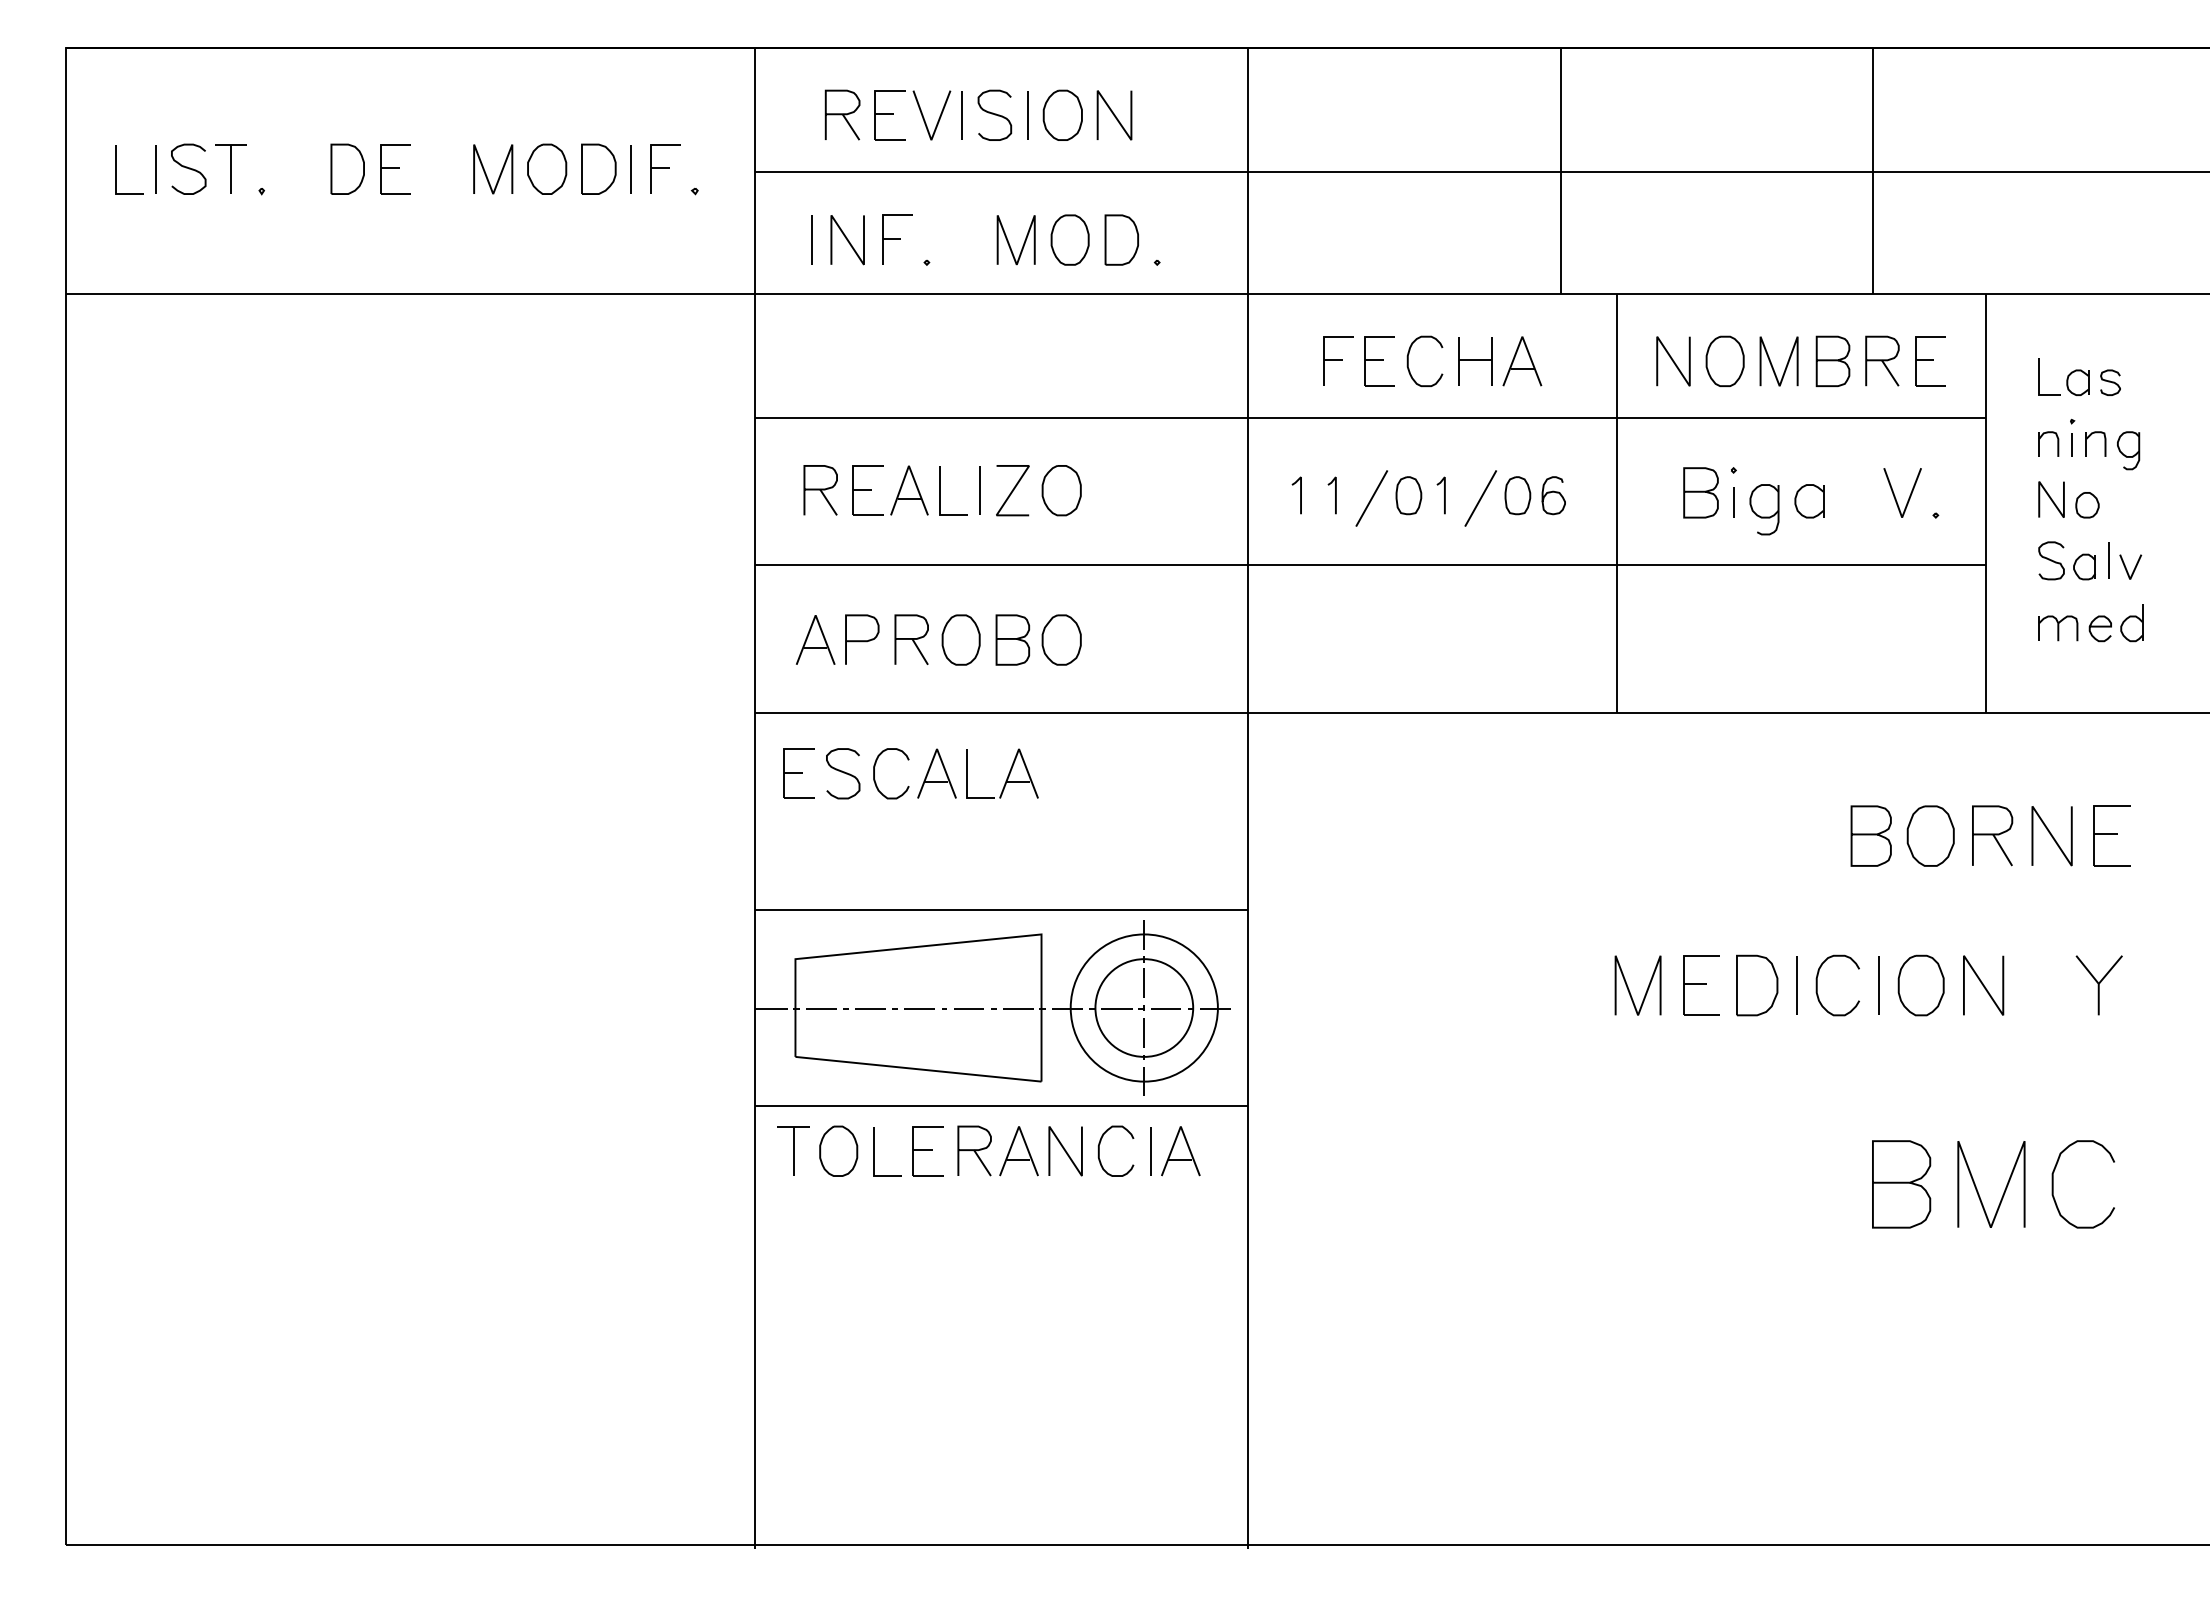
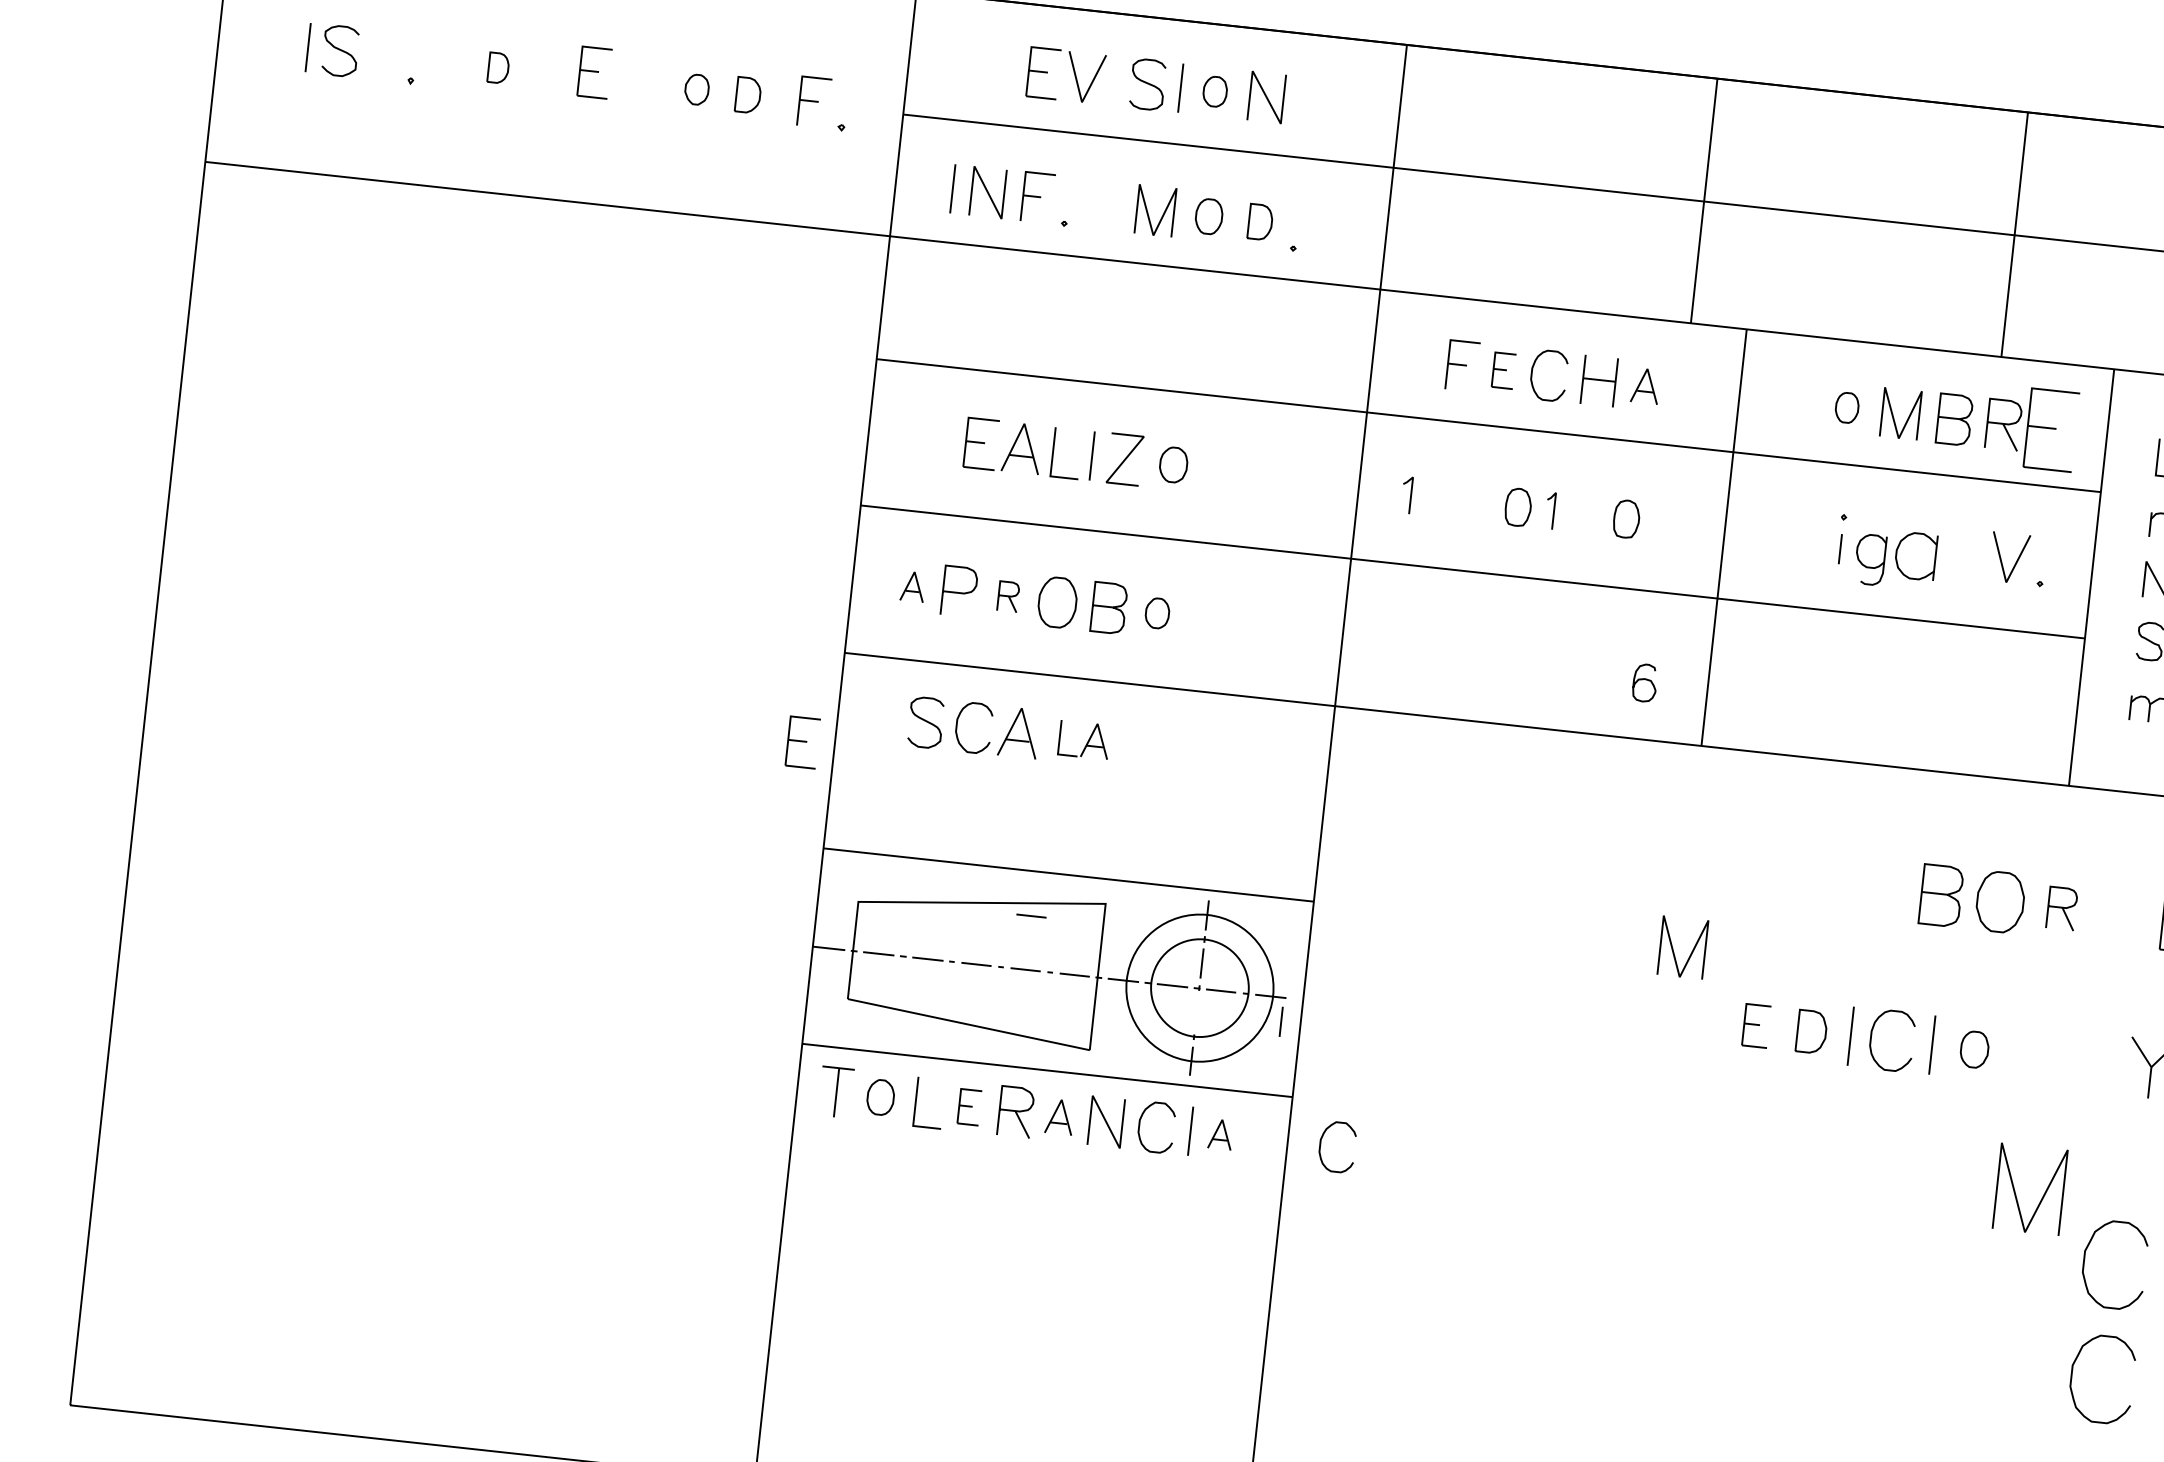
part: (842, 114) -> (996, 67), removed
part: (1062, 114) -> (1215, 91), size x0.6
line: (961, 115) -> (1114, 81), removed
part: (230, 168) -> (382, 54), removed
part: (347, 168) -> (498, 67), size x0.6
part: (547, 168) -> (697, 89), size x0.6
part: (598, 168) -> (747, 94), size x0.7
curve: (116, 169) -> (268, 43), removed
part: (395, 169) -> (594, 72), moved
line: (630, 169) -> (779, 99), removed
curve: (500, 172) -> (650, 87), removed
part: (1069, 239) -> (1208, 216), size x0.7
part: (1121, 239) -> (1260, 221), size x0.7
part: (1724, 360) -> (1846, 407), size x0.6
part: (1379, 361) -> (1503, 370), size x0.7
part: (1522, 361) -> (1645, 386), size x0.7
curve: (1673, 361) -> (1795, 402), removed
part: (1930, 361) -> (2051, 430), size x1.6
part: (820, 490) -> (933, 438), removed
part: (1061, 490) -> (1173, 464), size x0.7
curve: (1553, 492) -> (1645, 679), moved
curve: (1700, 492) -> (1808, 535), removed
curve: (1335, 495) -> (1445, 499), removed
line: (1371, 498) -> (1480, 506), removed
line: (1480, 498) -> (1589, 517), removed
part: (1809, 501) -> (1915, 556), size x1.4
part: (815, 639) -> (912, 586), size x0.6
part: (911, 639) -> (1008, 596), size x0.6
part: (1061, 639) -> (1157, 612), size x0.6
part: (798, 773) -> (802, 742), moved
part: (1002, 773) -> (1084, 739), size x0.7
part: (1992, 835) -> (2061, 908), size x0.7
curve: (2051, 836) -> (2120, 915), removed
line: (968, 954) -> (1030, 915), added
part: (1701, 985) -> (1756, 1025), size x0.7
part: (1757, 985) -> (1811, 1031), size x0.7
part: (1920, 985) -> (1974, 1049), size x0.6
curve: (1983, 985) -> (2036, 1056), removed
curve: (1629, 989) -> (1673, 950), moved
line: (1143, 1032) -> (1280, 1021), moved
part: (838, 1150) -> (880, 1096), size x0.7
curve: (1281, 1150) -> (1320, 1144), added
part: (927, 1151) -> (968, 1107), size x0.7
part: (1018, 1151) -> (1059, 1117), size x0.7
part: (1180, 1151) -> (1220, 1134), size x0.6
curve: (1901, 1183) -> (1933, 1244), removed
curve: (2004, 1189) -> (2042, 1195), moved
curve: (2053, 1299) -> (2072, 1376), added

